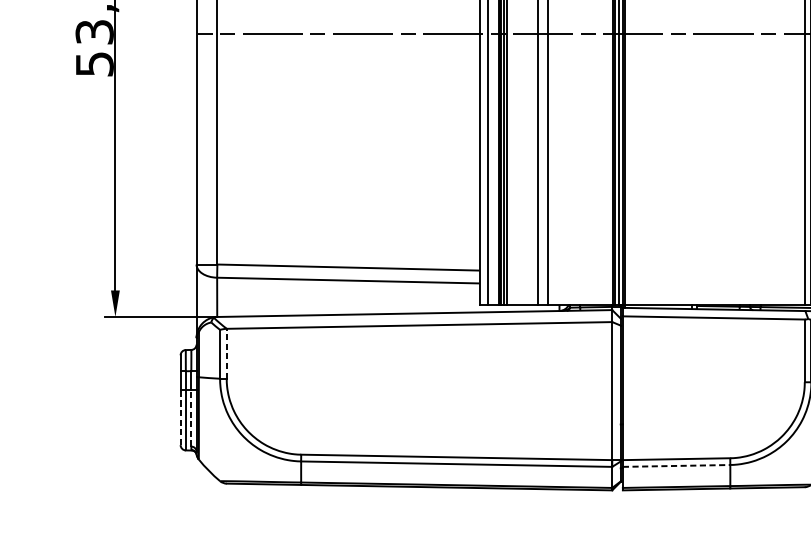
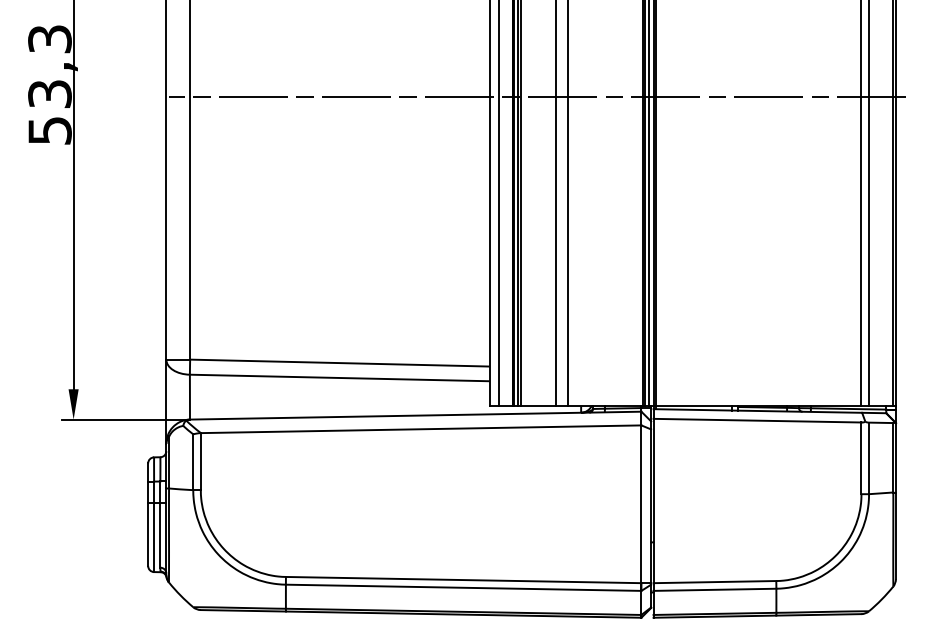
line: (226, 353) -> (200, 461), dashed -> solid
line: (180, 417) -> (148, 534), dashed -> solid
line: (191, 418) -> (160, 535), dashed -> solid
line: (677, 465) -> (715, 589), dashed -> solid

